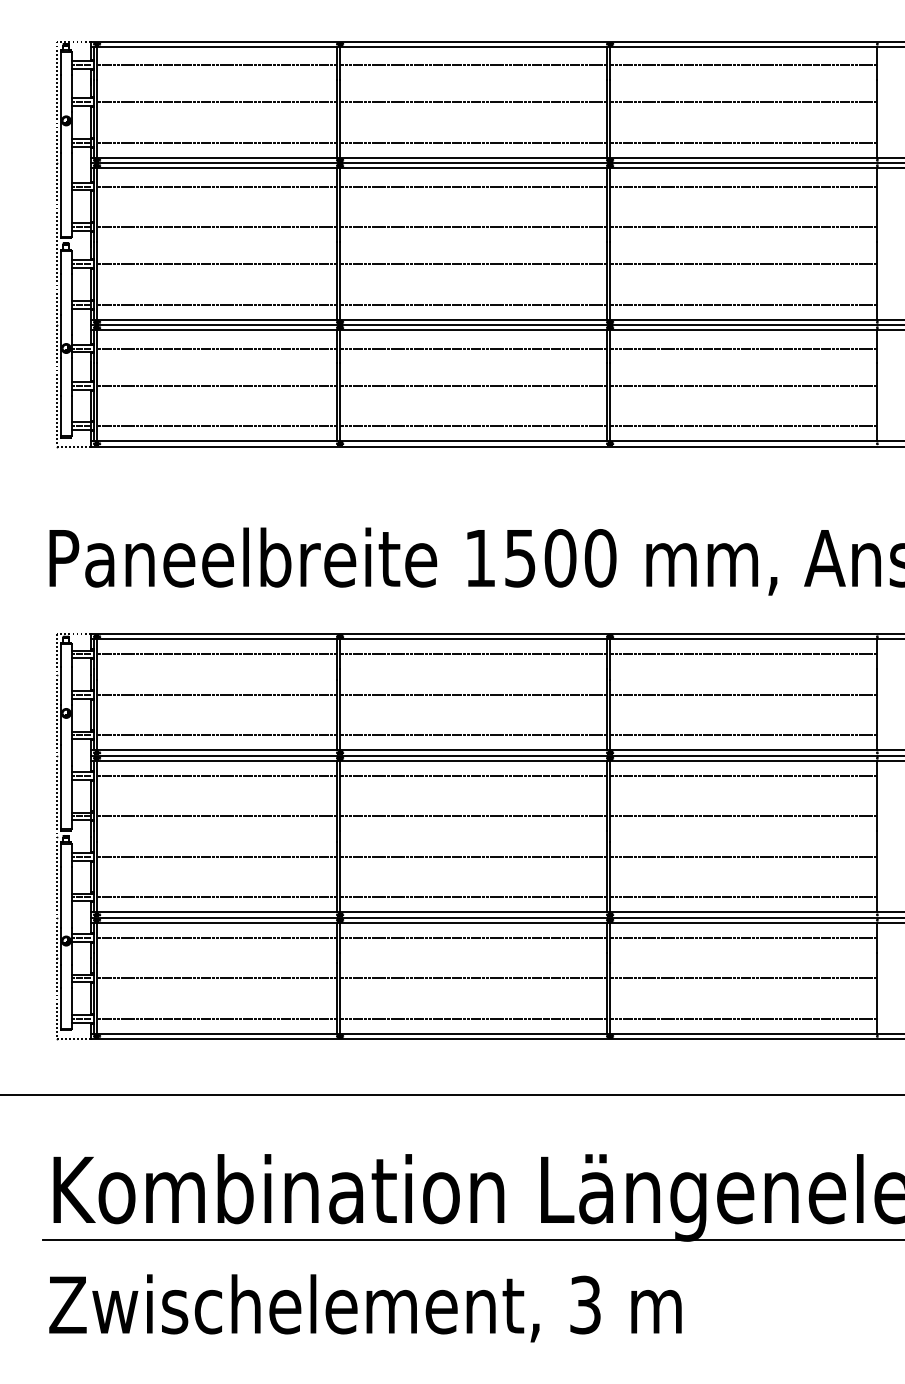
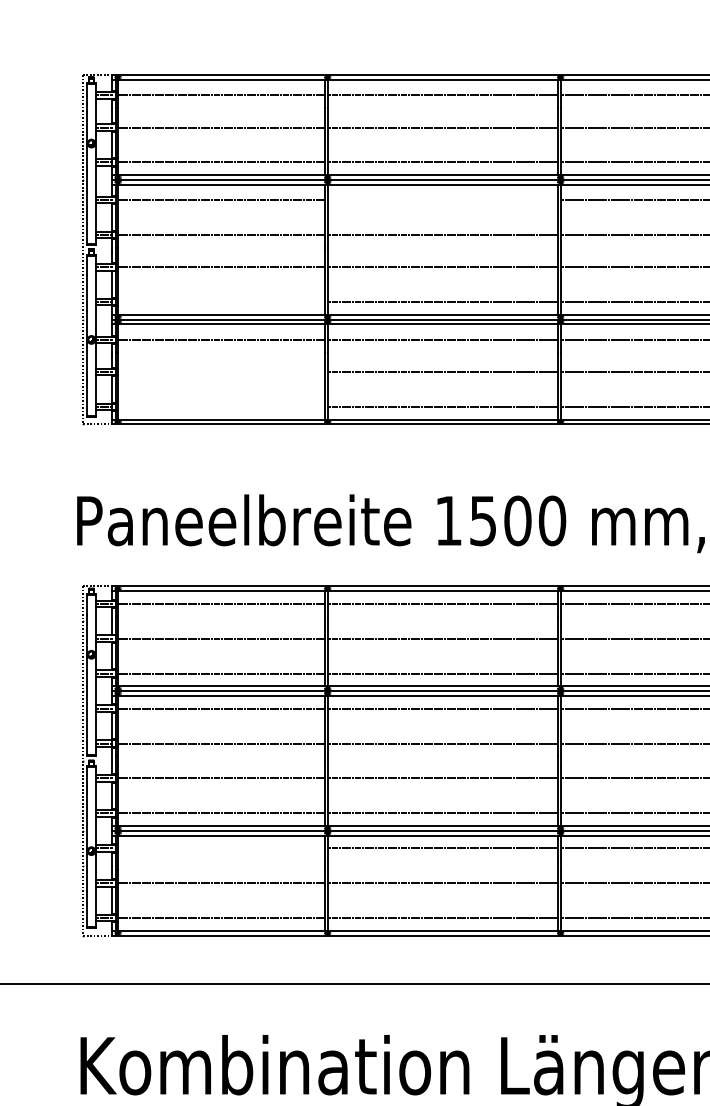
line: (473, 186) -> (442, 200), removed
line: (217, 304) -> (221, 301), removed
line: (217, 385) -> (221, 371), removed
line: (217, 426) -> (221, 407), removed
line: (217, 937) -> (221, 848), removed

